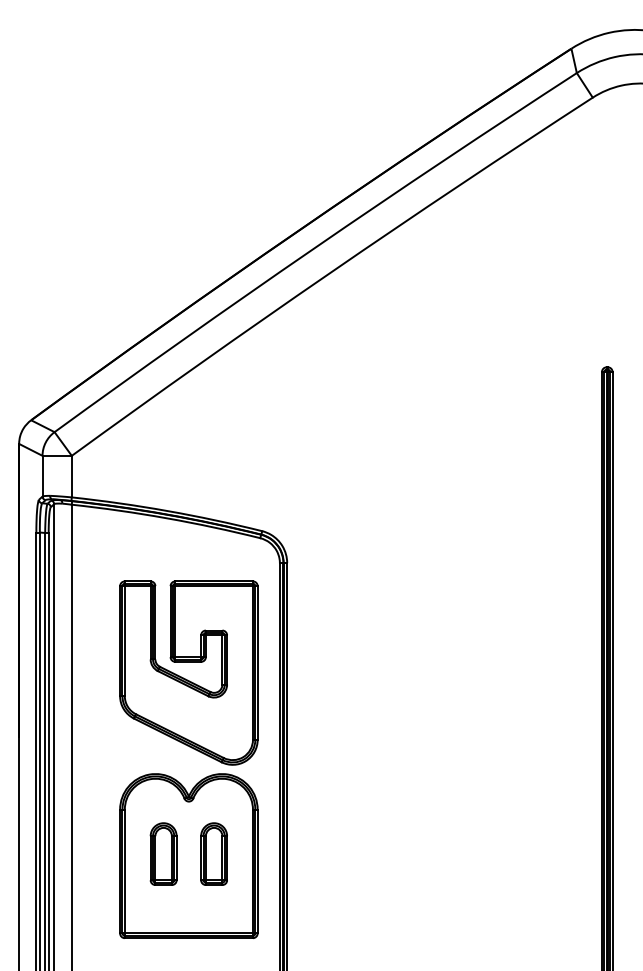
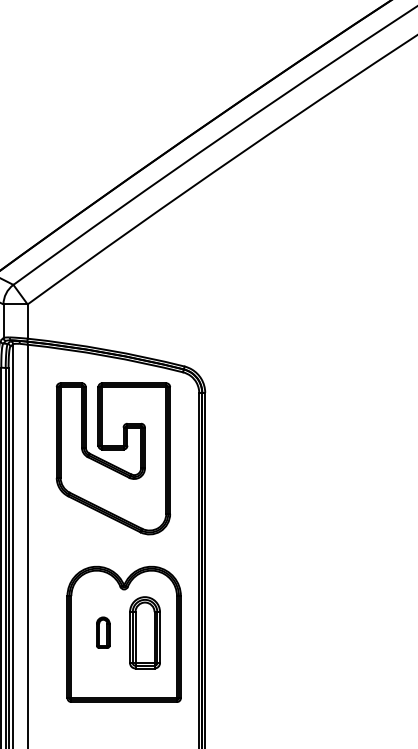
part: (185, 678) -> (110, 463), moved
part: (163, 853) -> (103, 632), size x0.6
part: (213, 853) -> (144, 632), size x1.4

